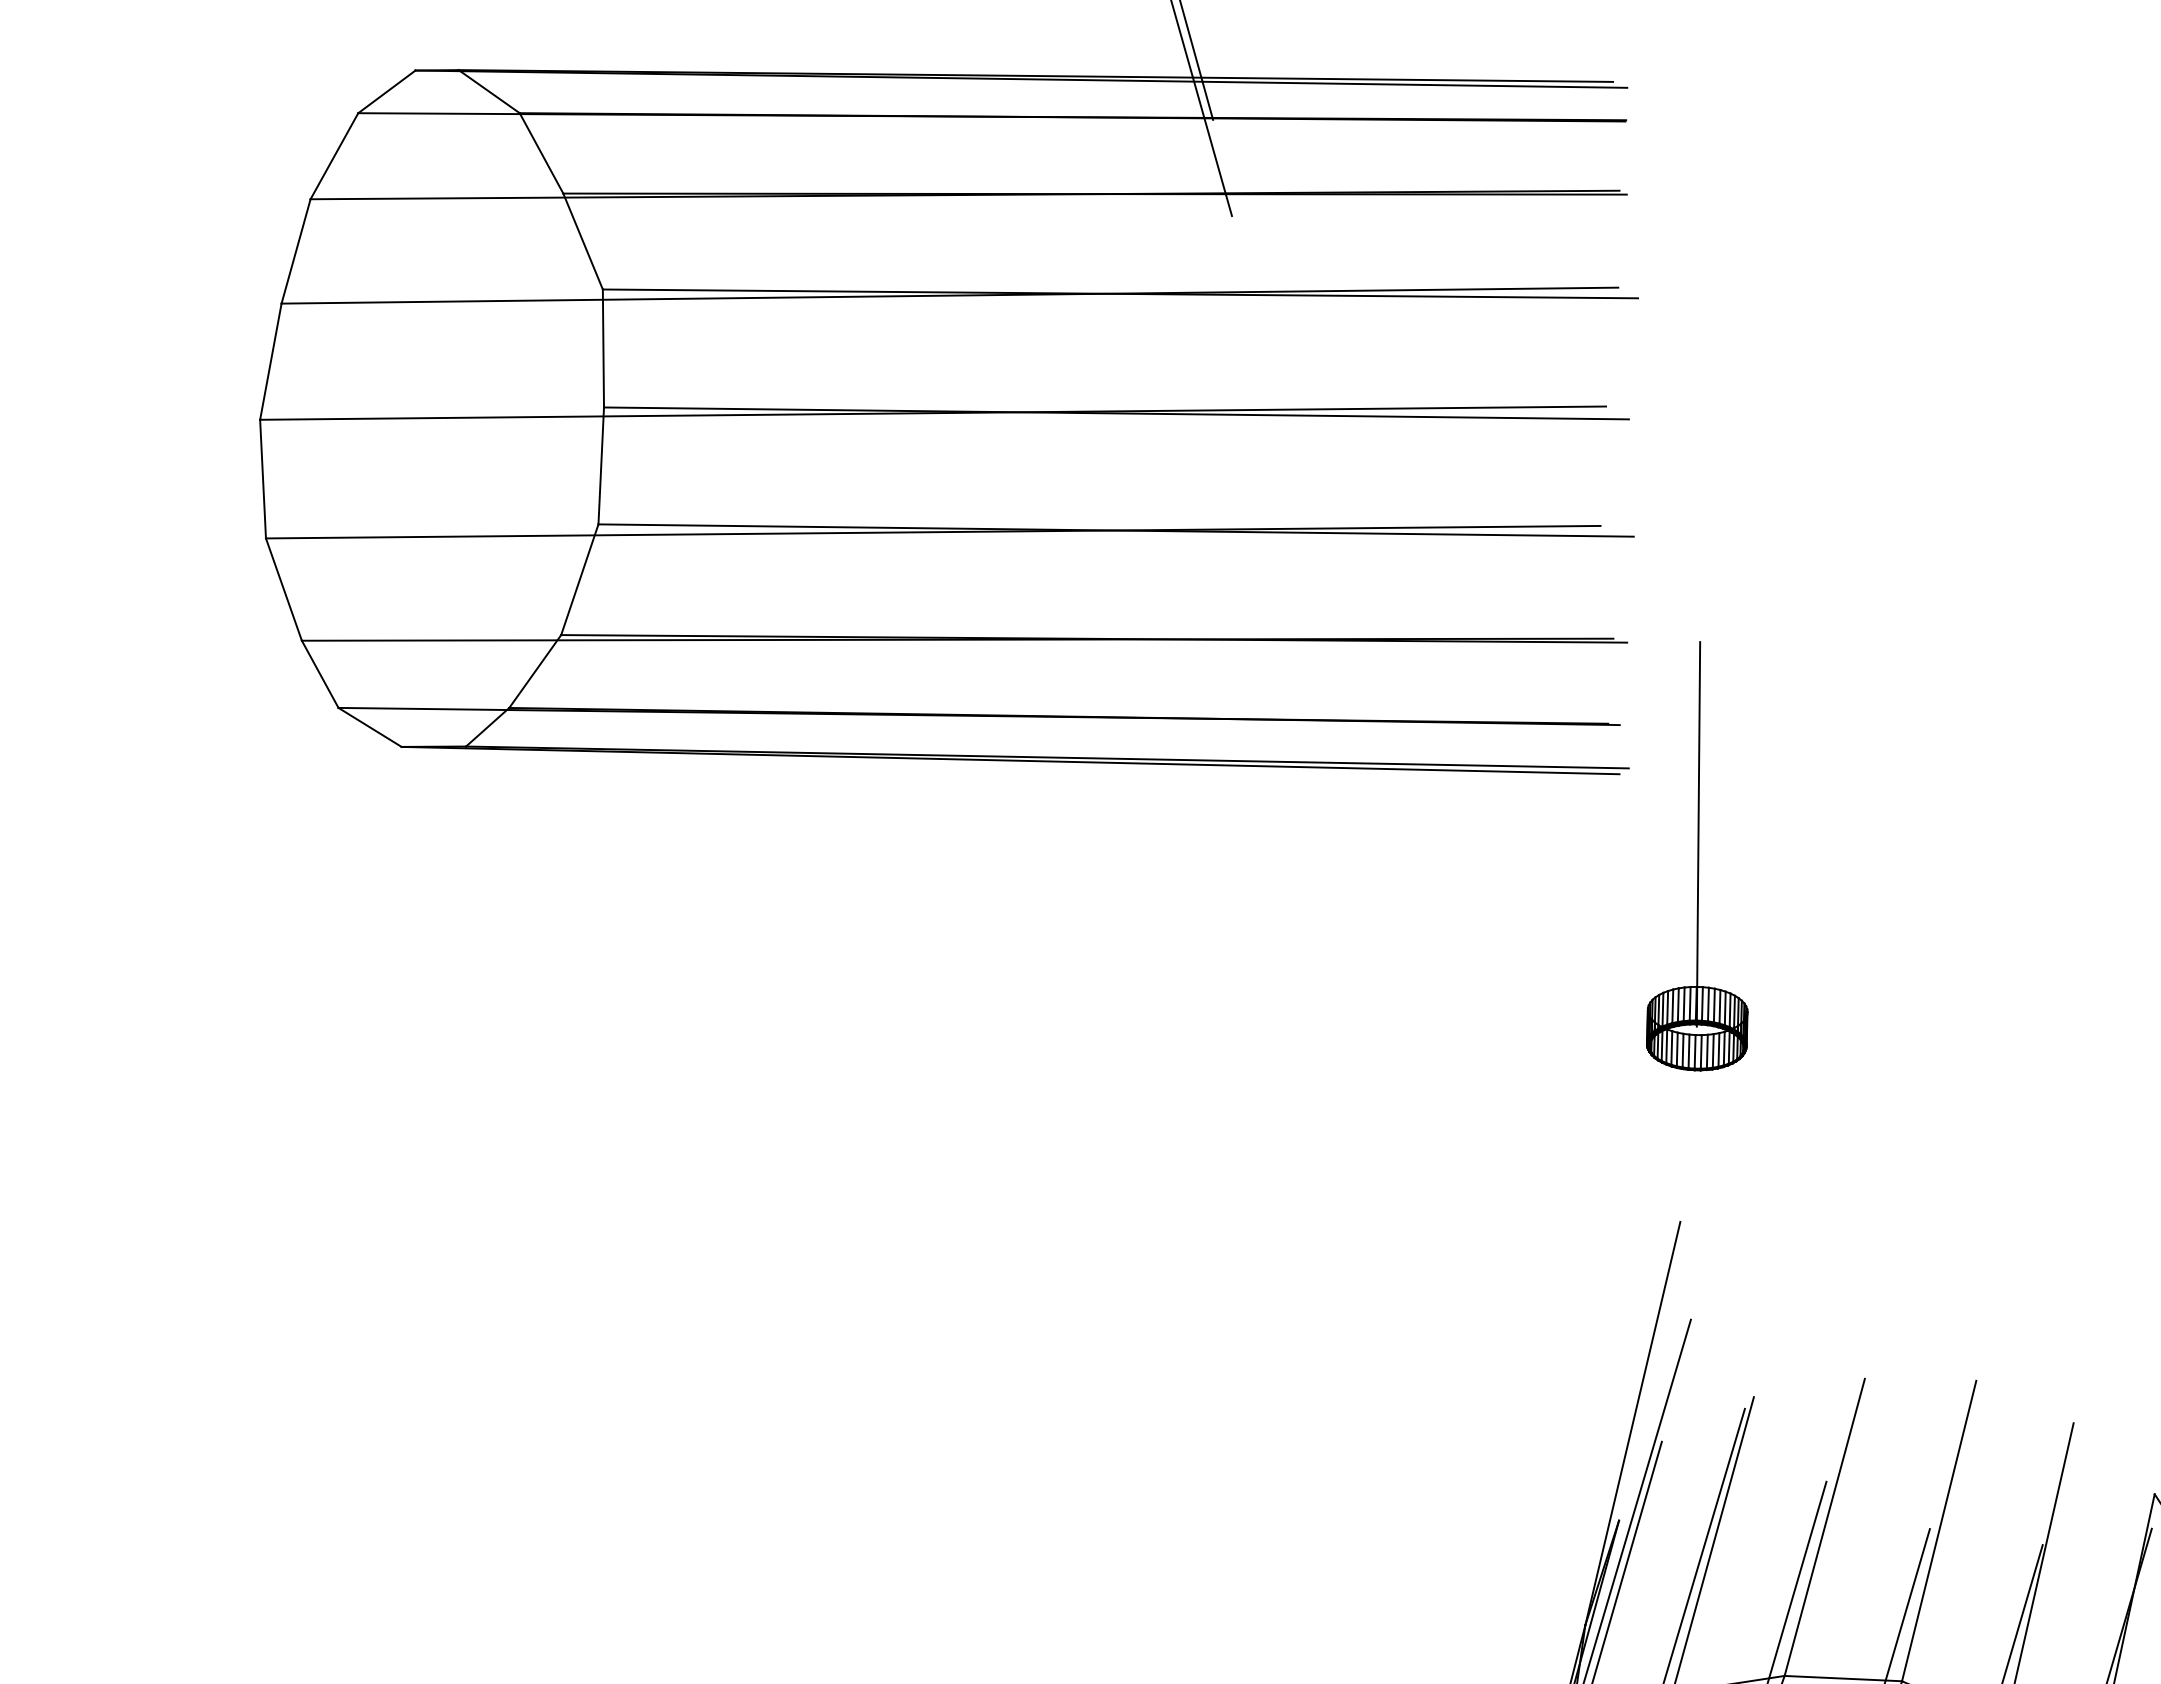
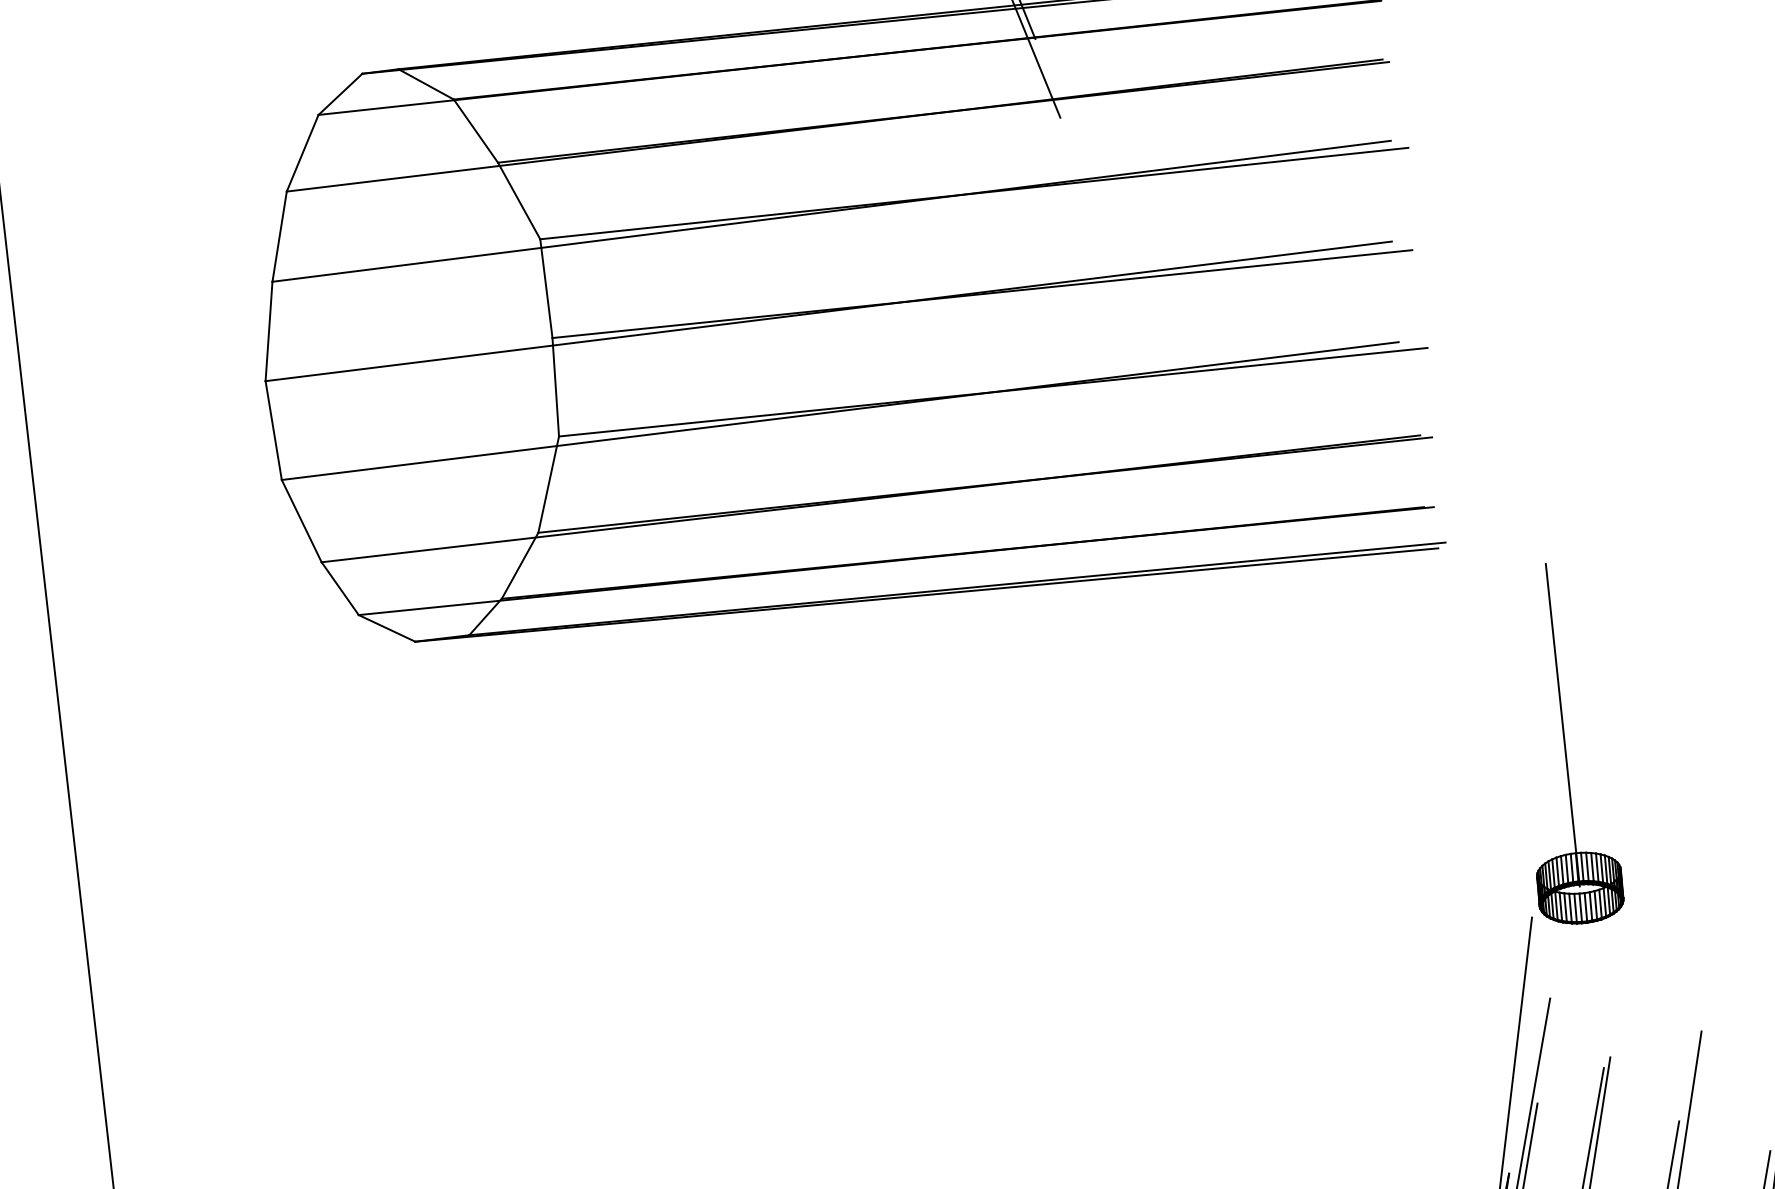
part: (1697, 856) -> (1564, 743), moved

